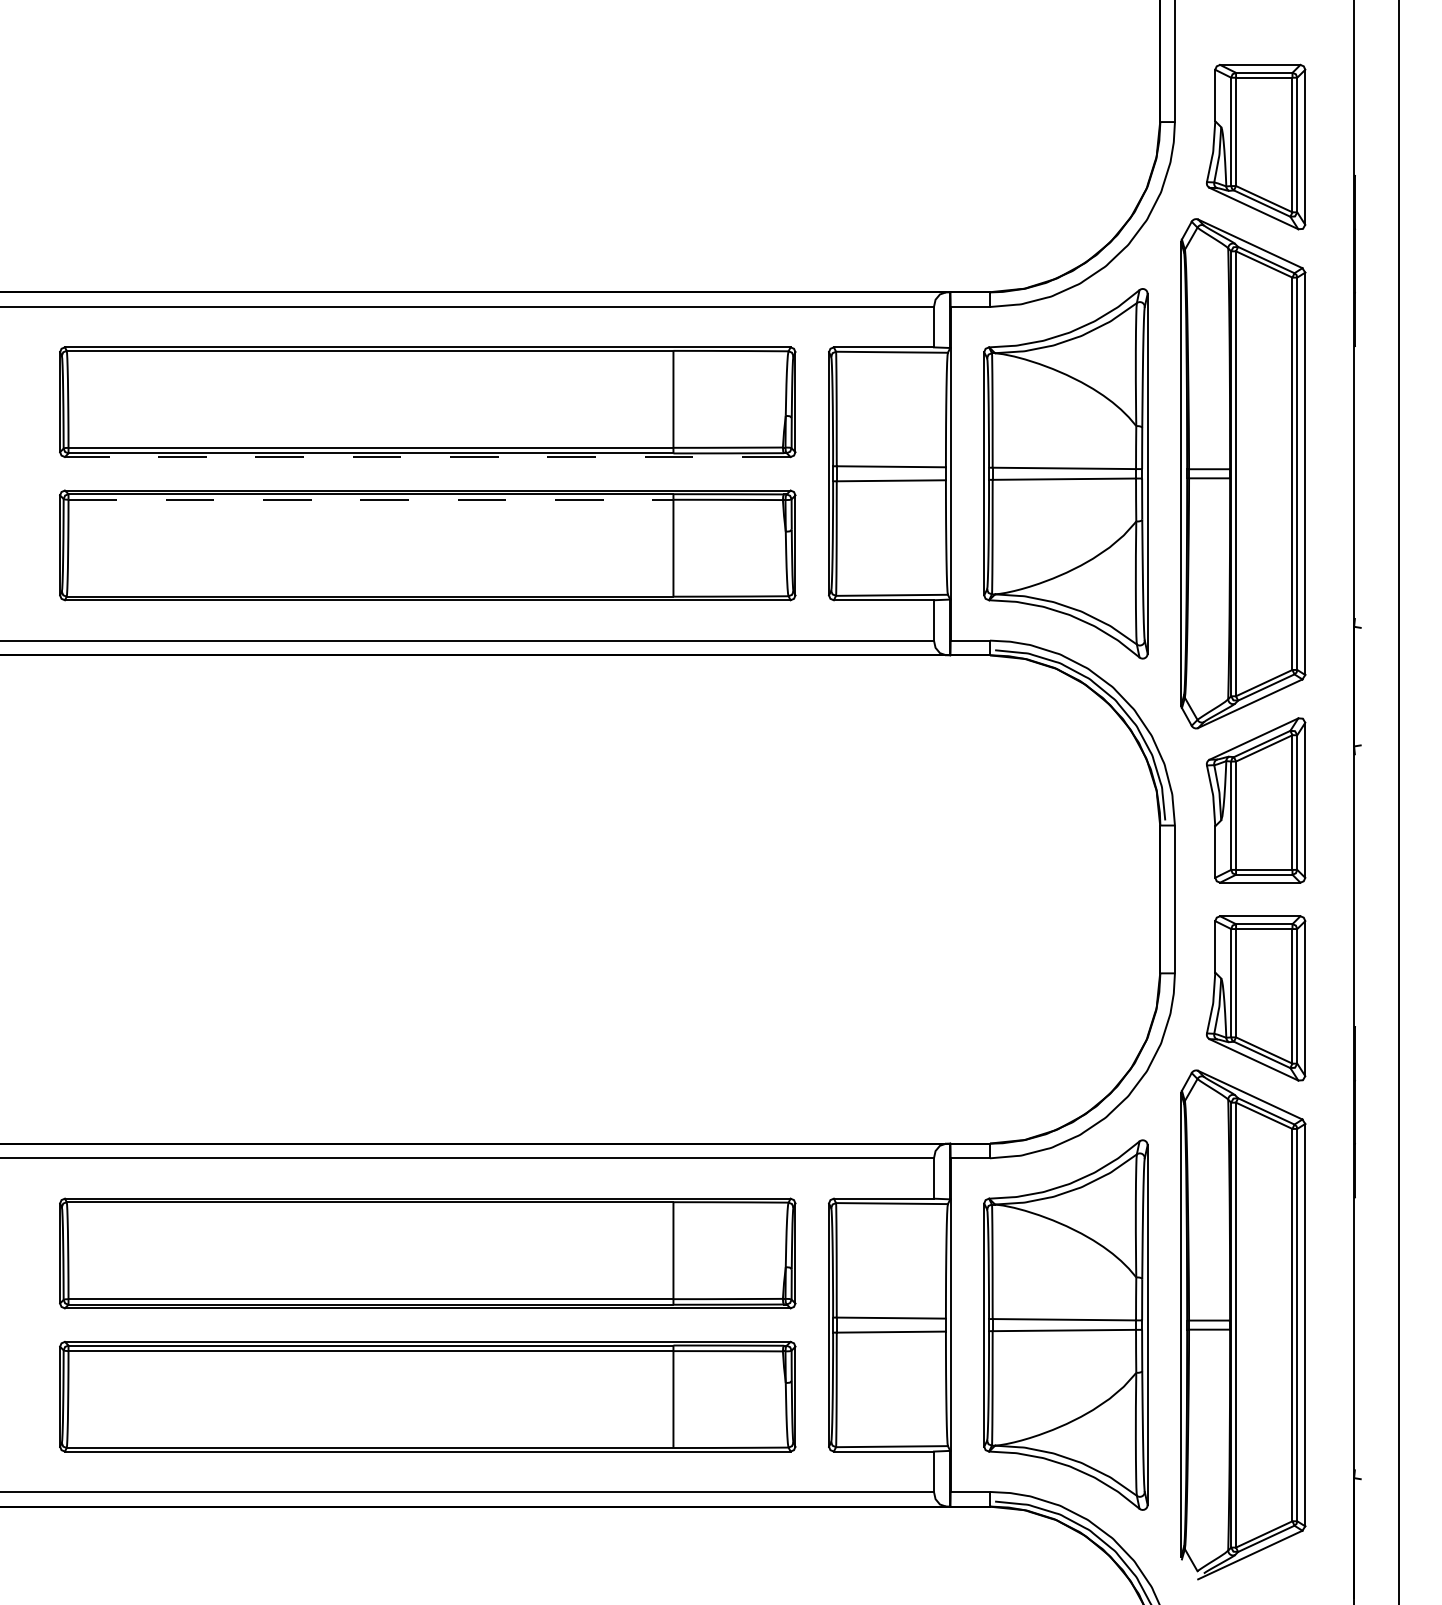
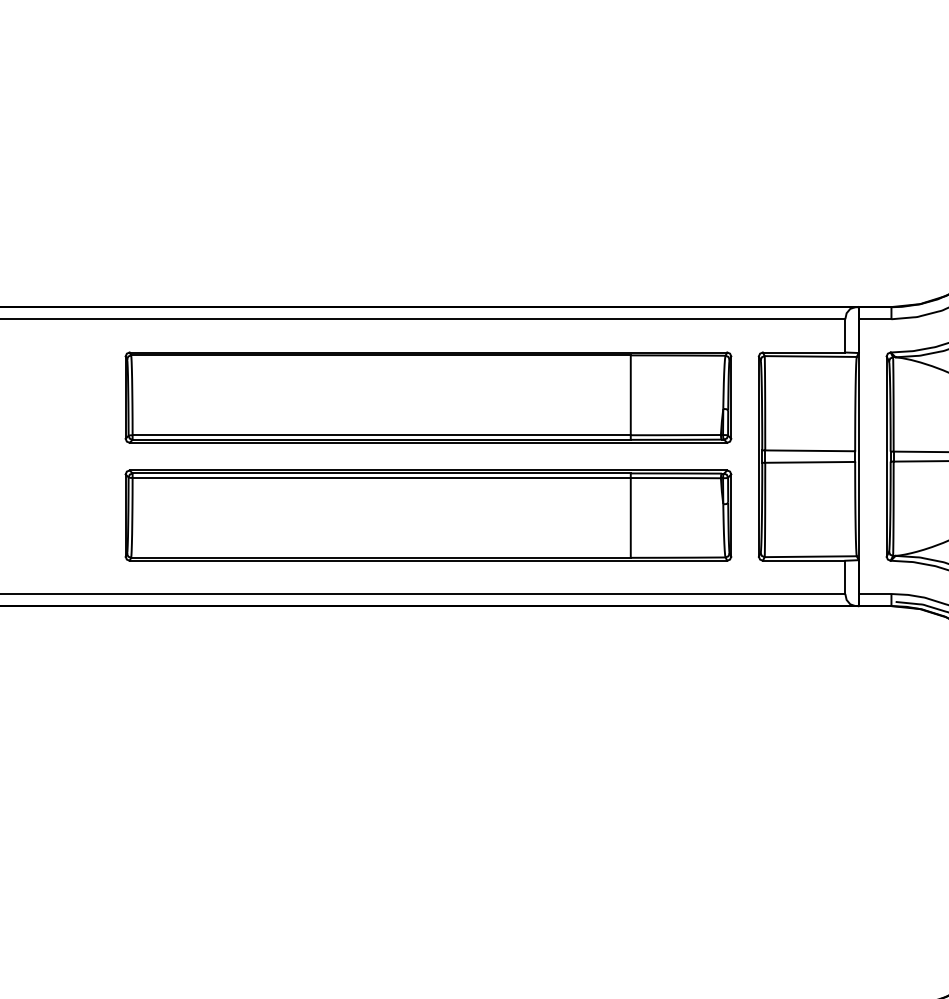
line: (427, 457) -> (428, 443), dashed -> solid
line: (371, 499) -> (382, 477), dashed -> solid

